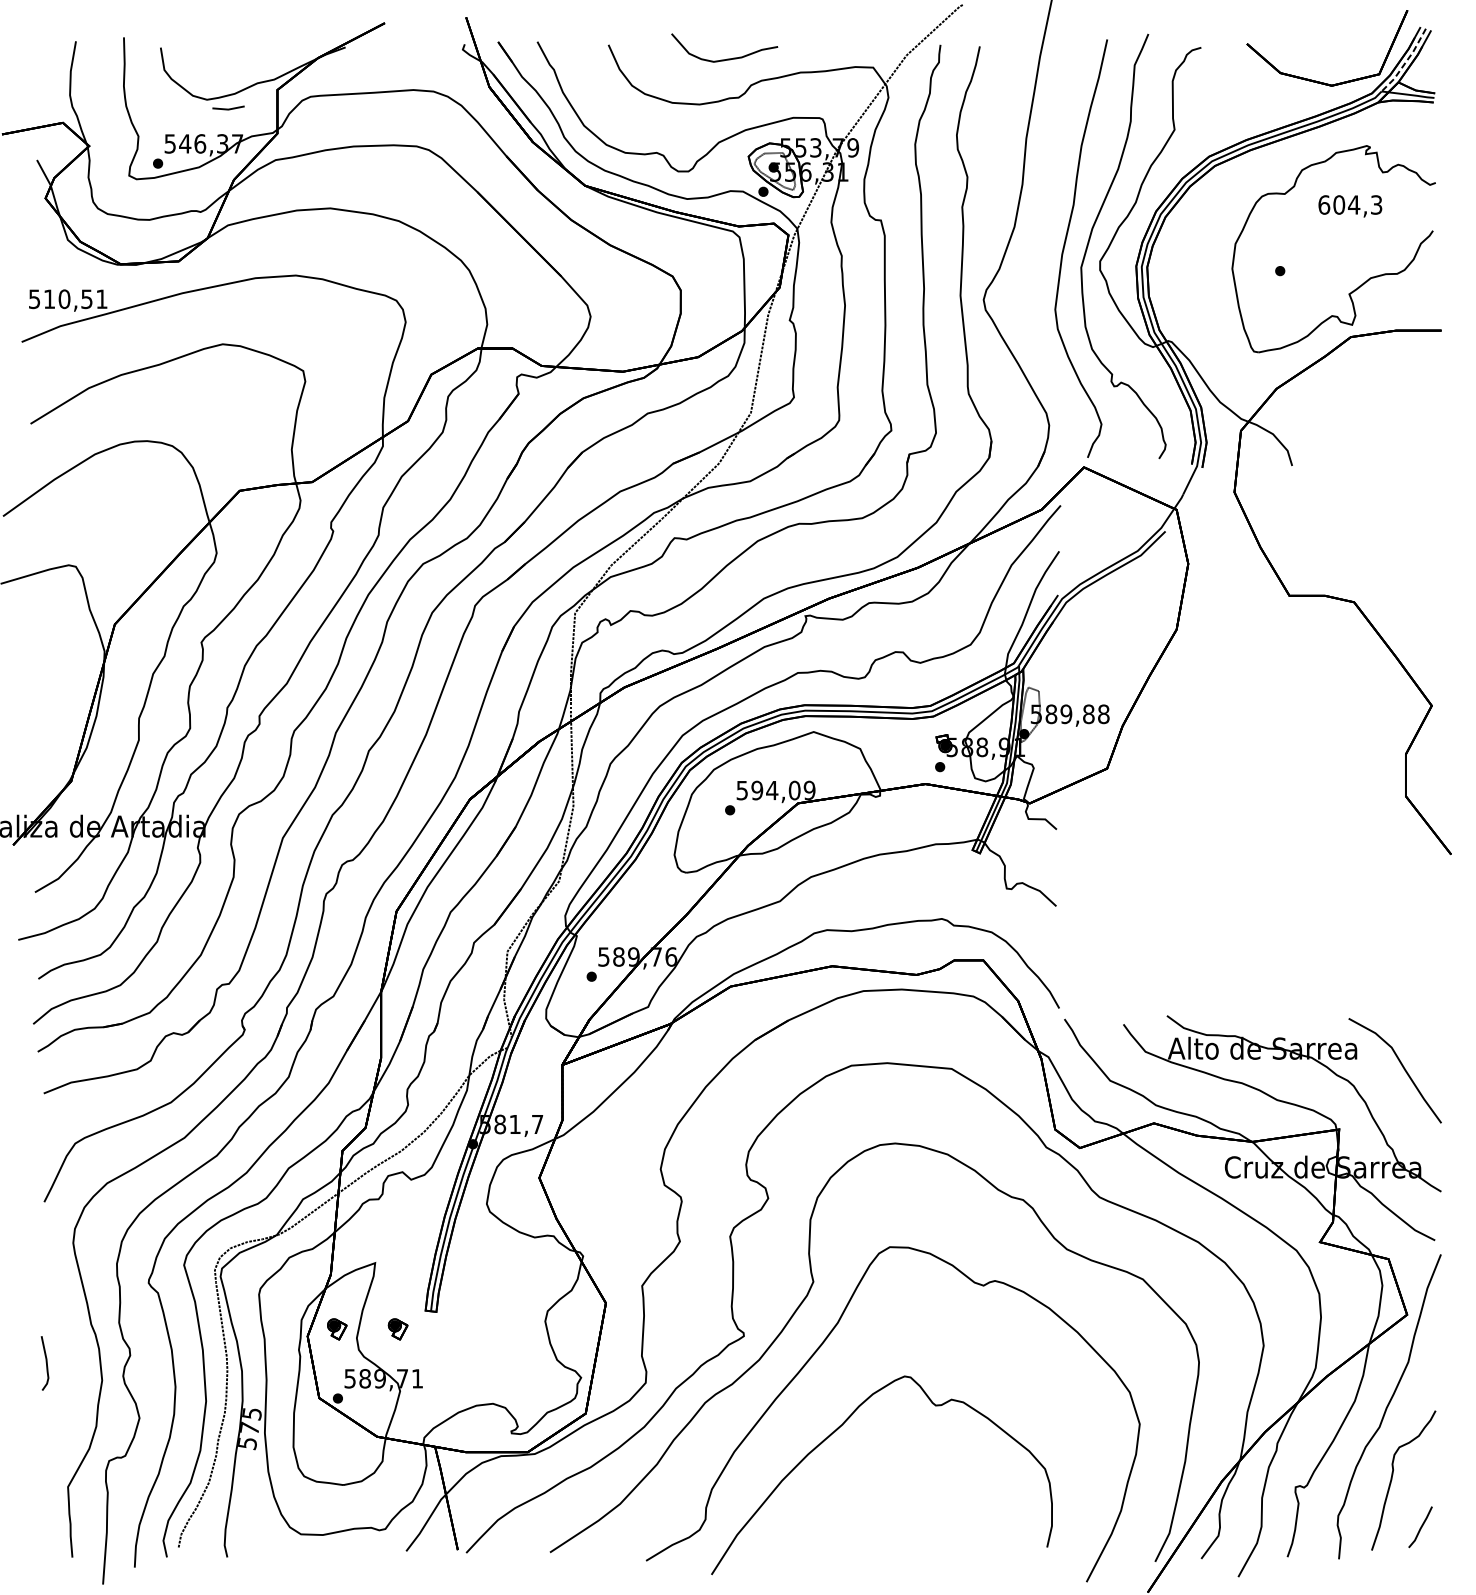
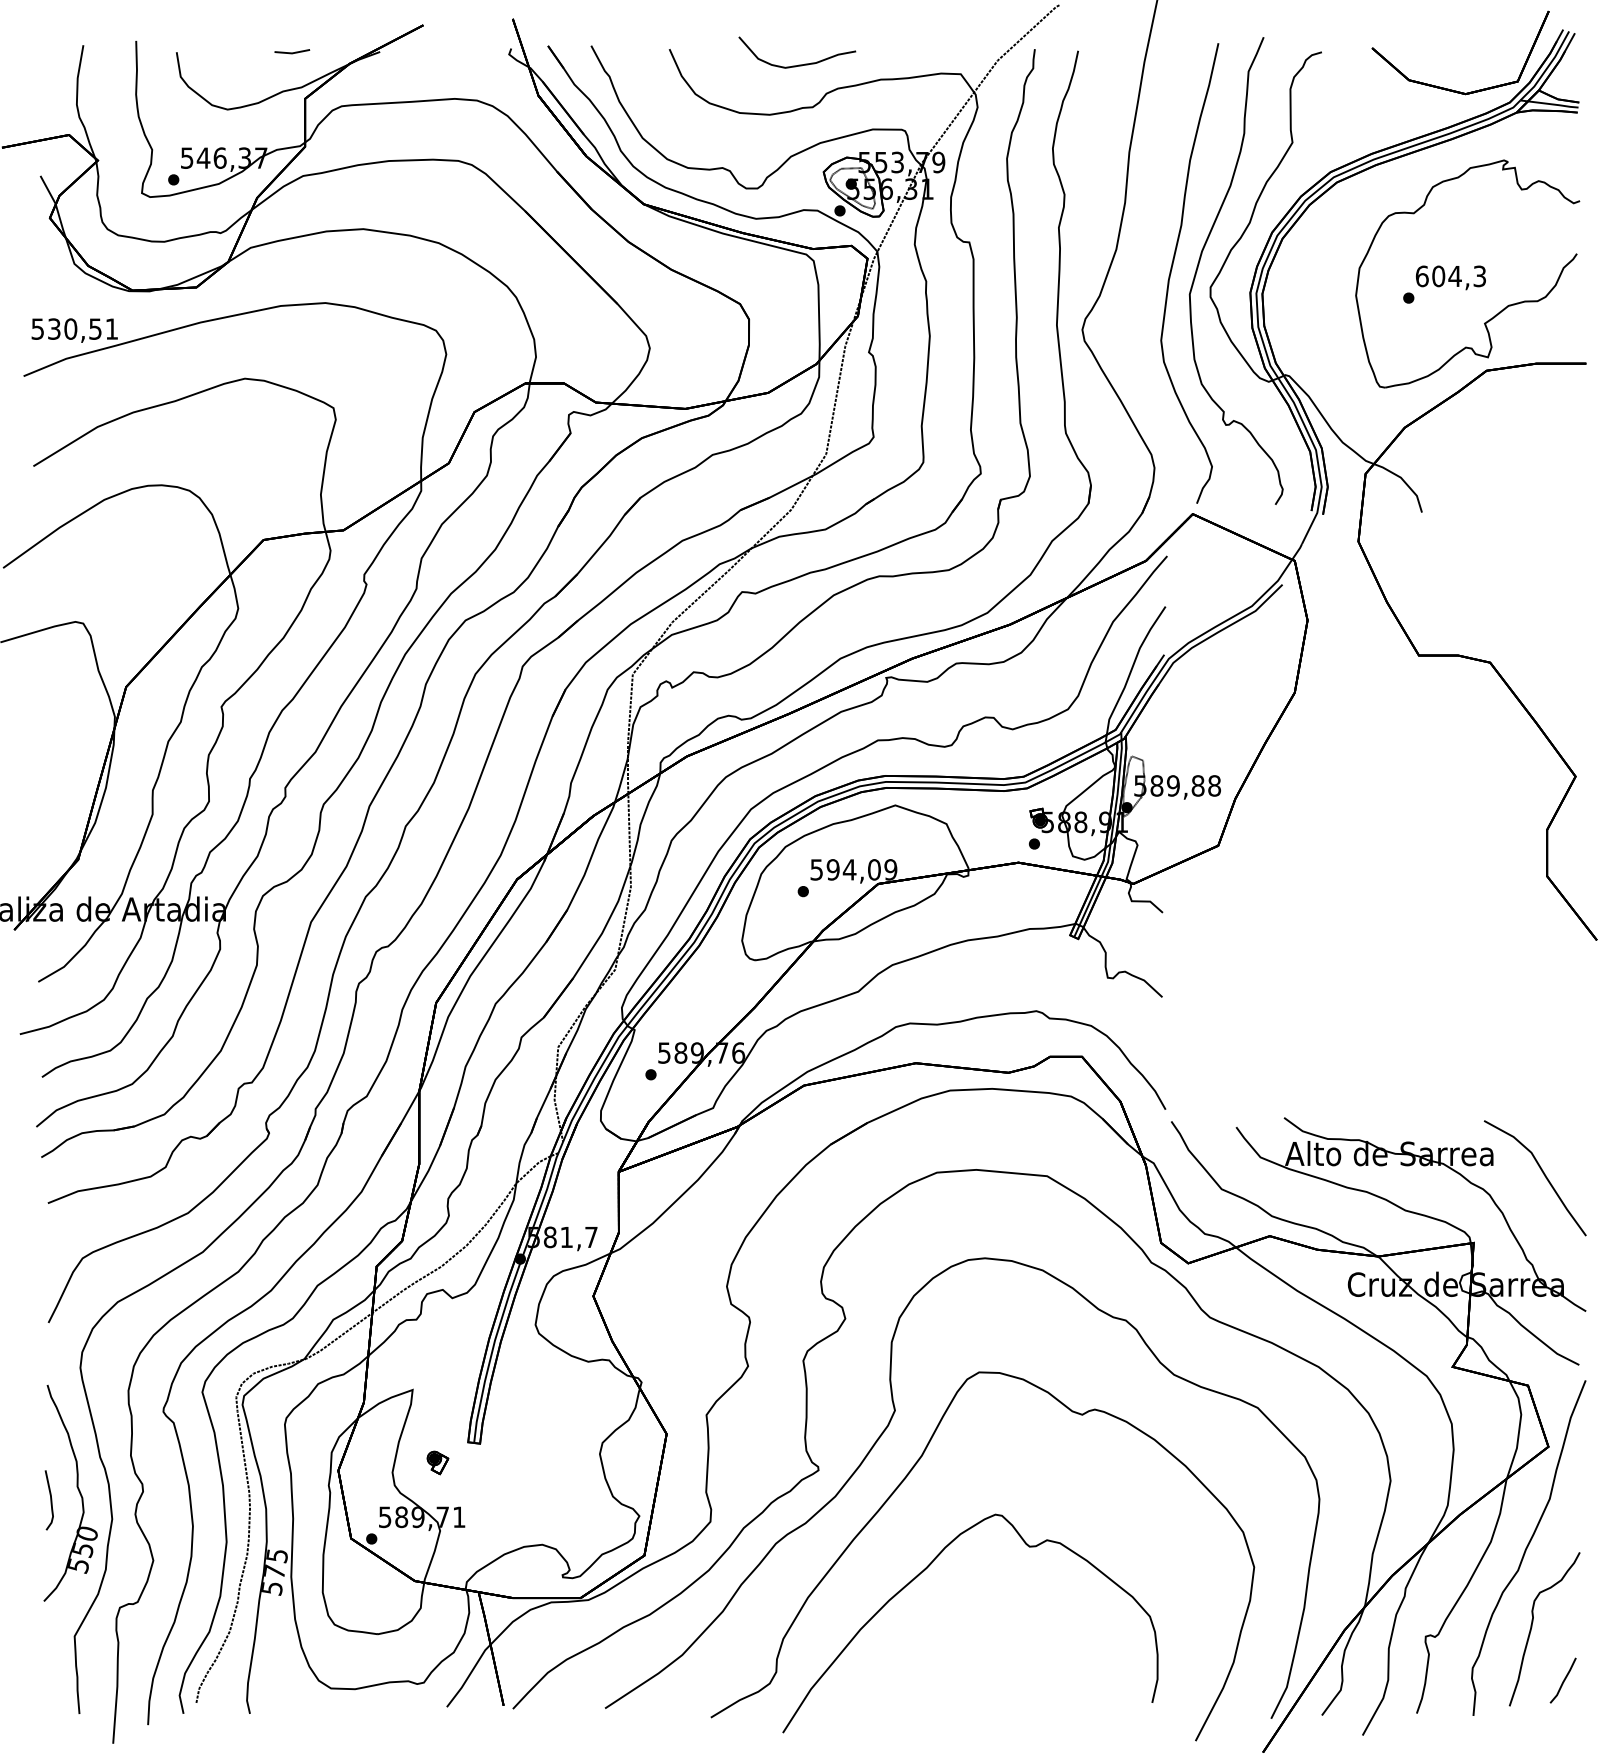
line: (1406, 62) -> (1547, 68), dashed -> solid
line: (228, 108) -> (292, 52), moved
text: (1349, 206) -> (1450, 277), moved
text: (49, 298) -> (54, 328), 510,51 -> 530,51
part: (336, 1329) -> (370, 1462), removed
part: (70, 1353) -> (77, 1489), added

